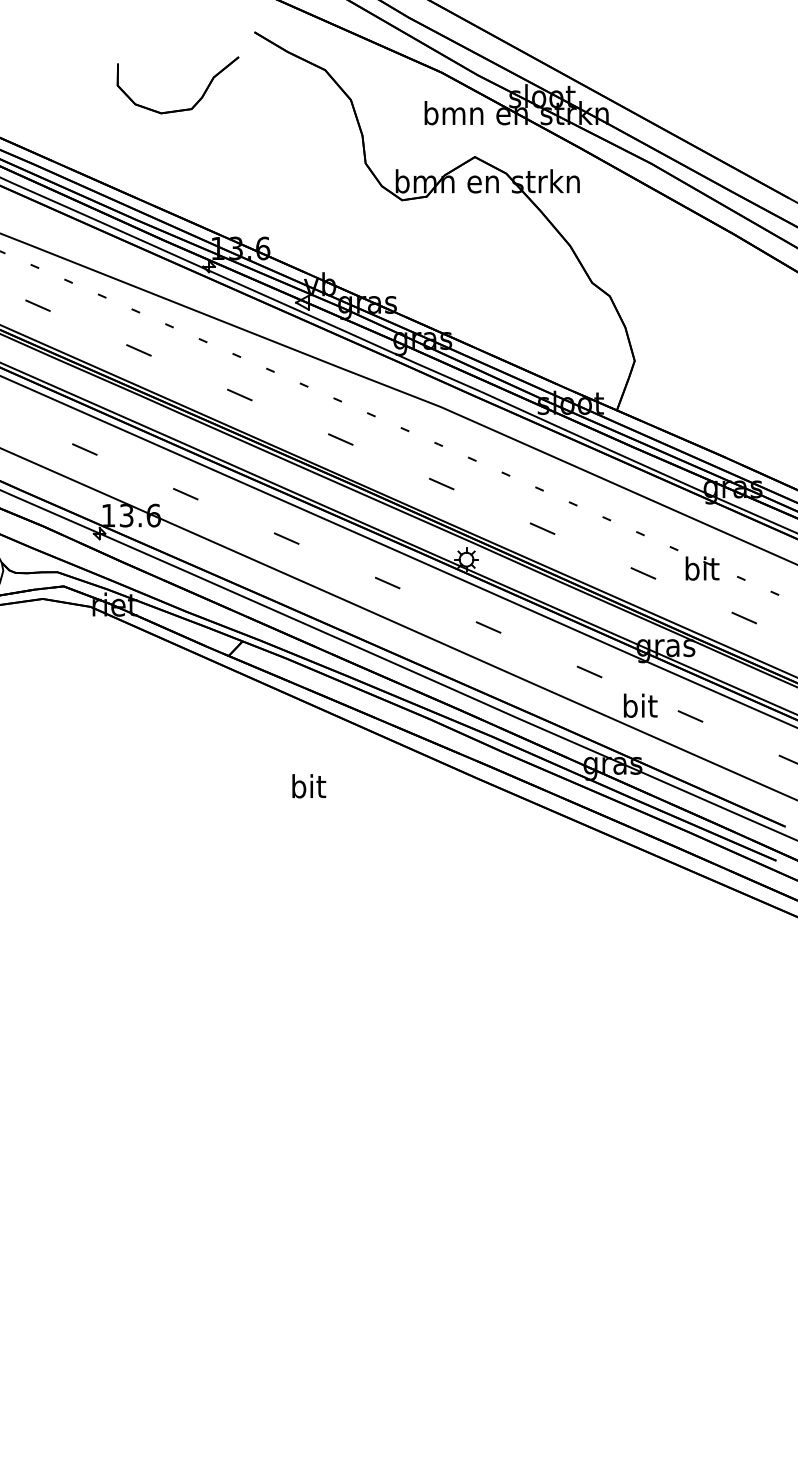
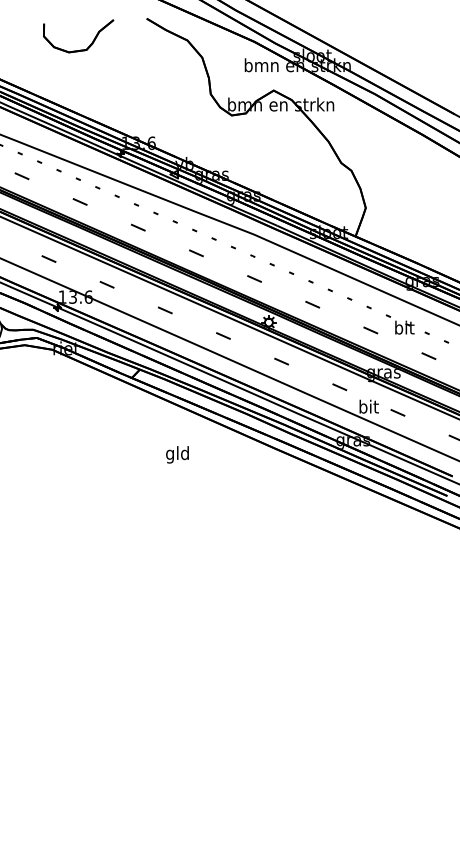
part: (181, 108) -> (80, 49), moved
text: (307, 788) -> (177, 454), bit -> gld

